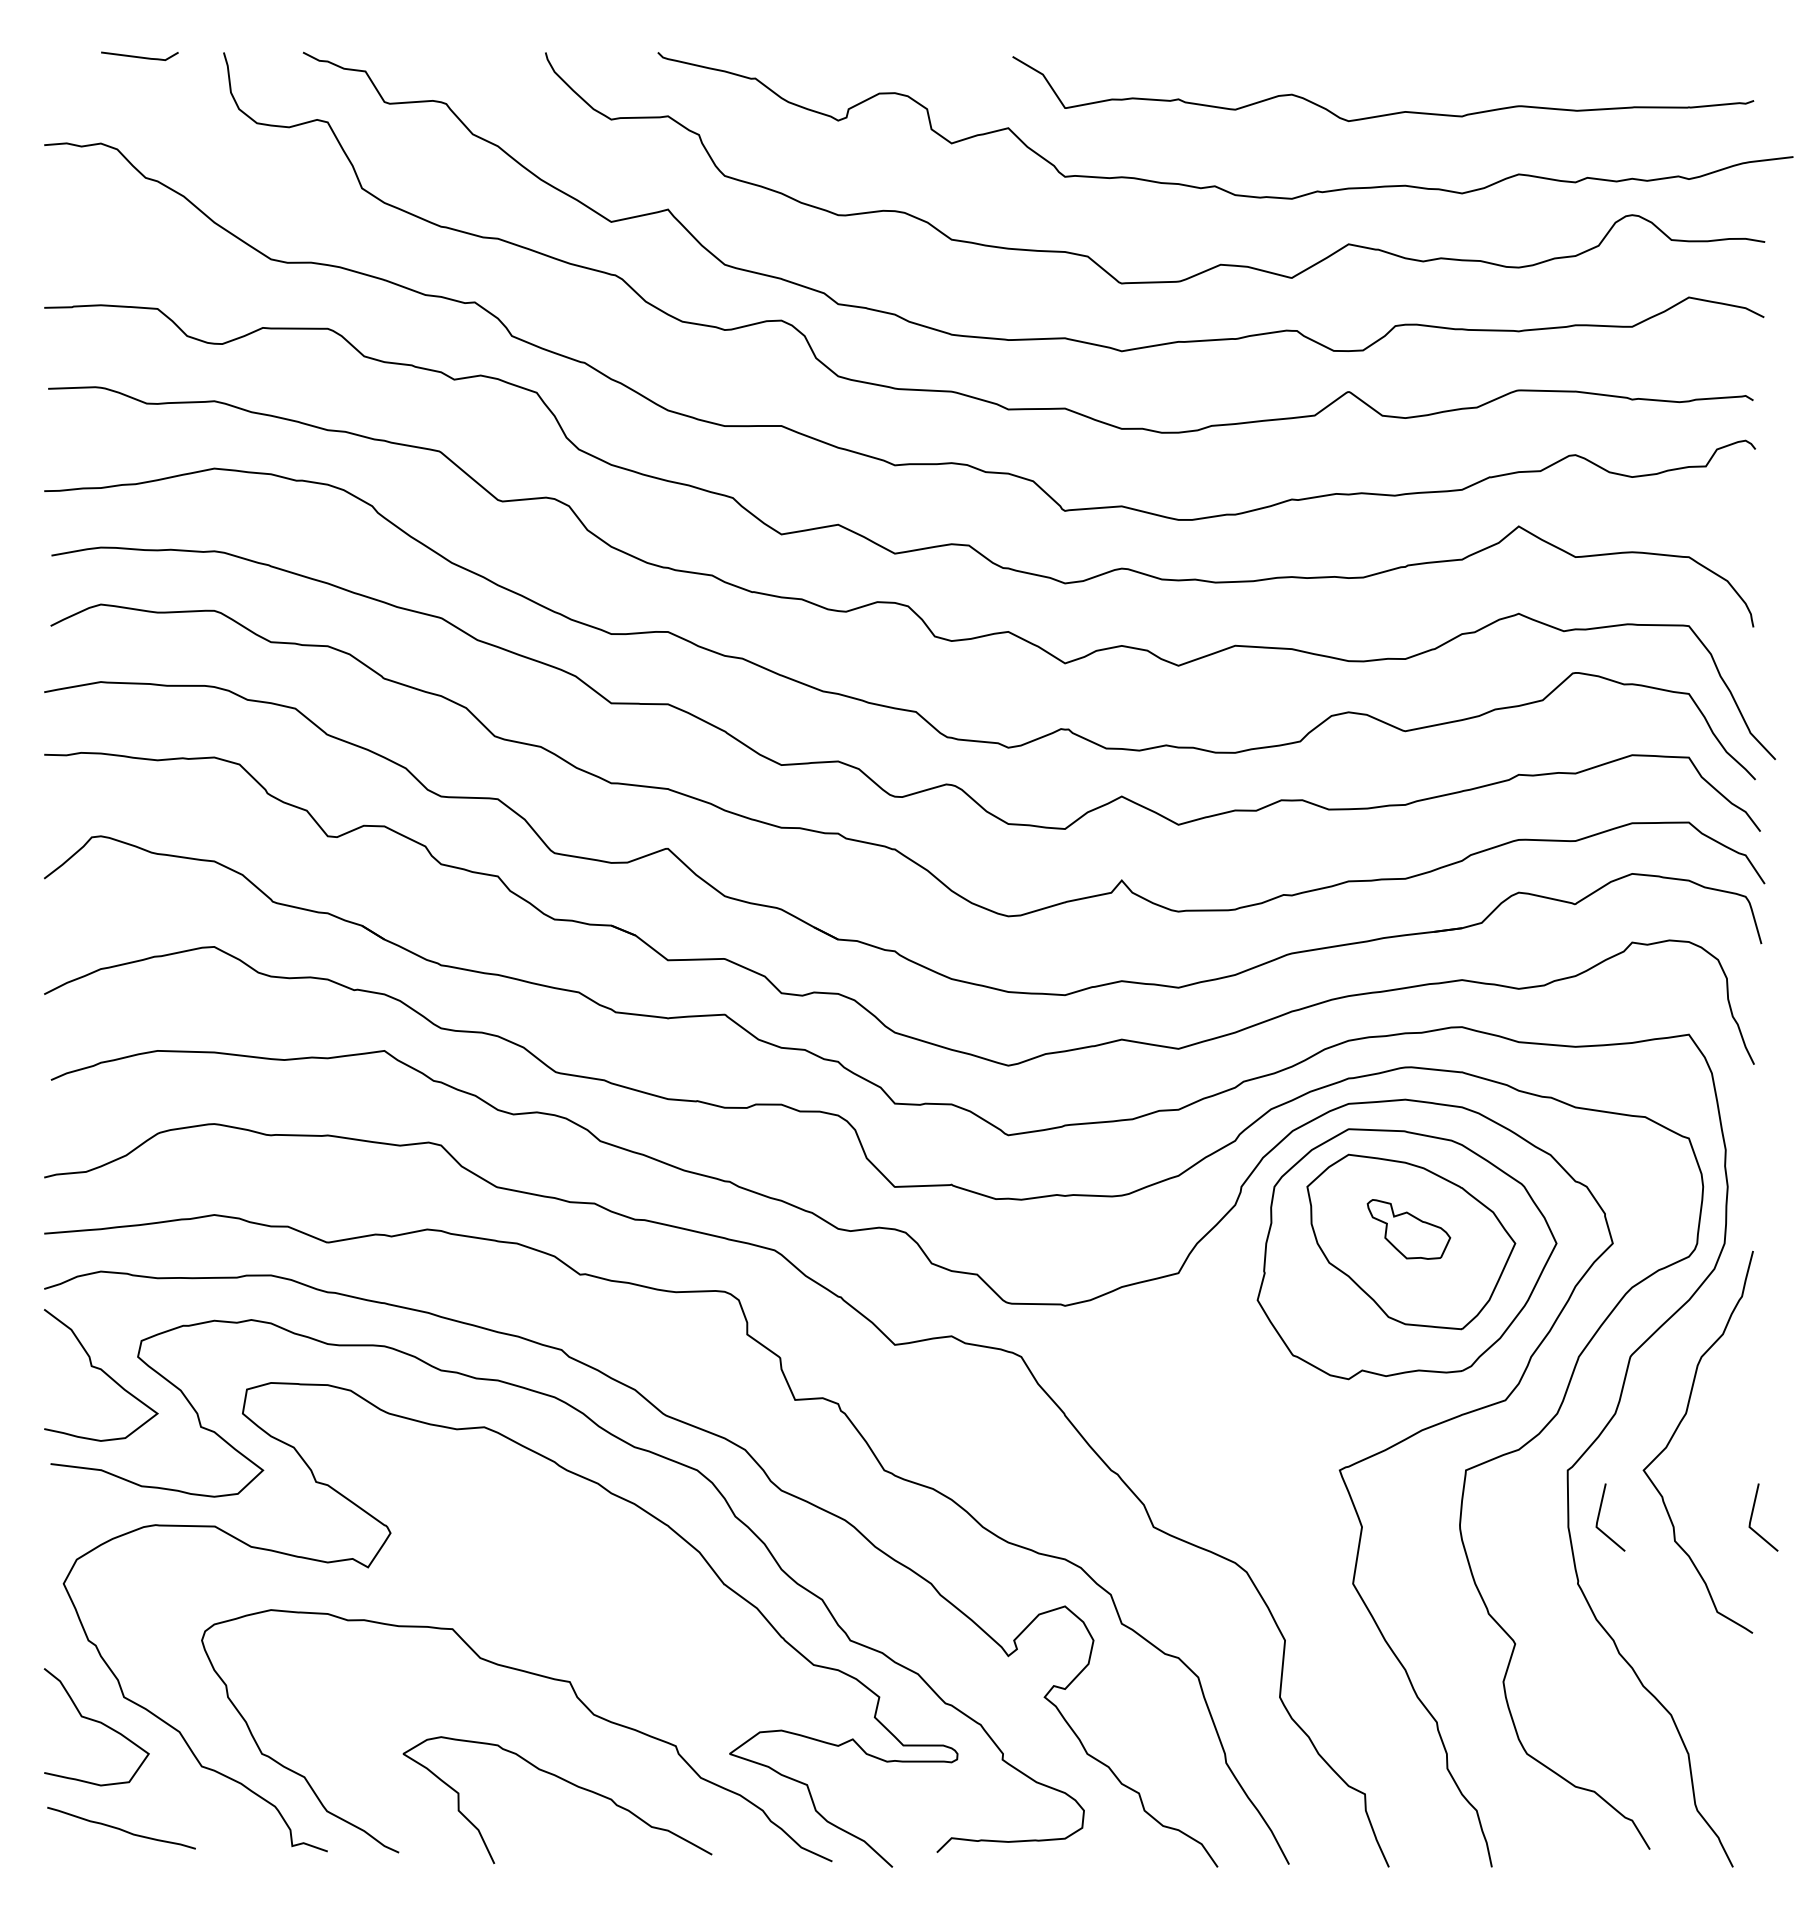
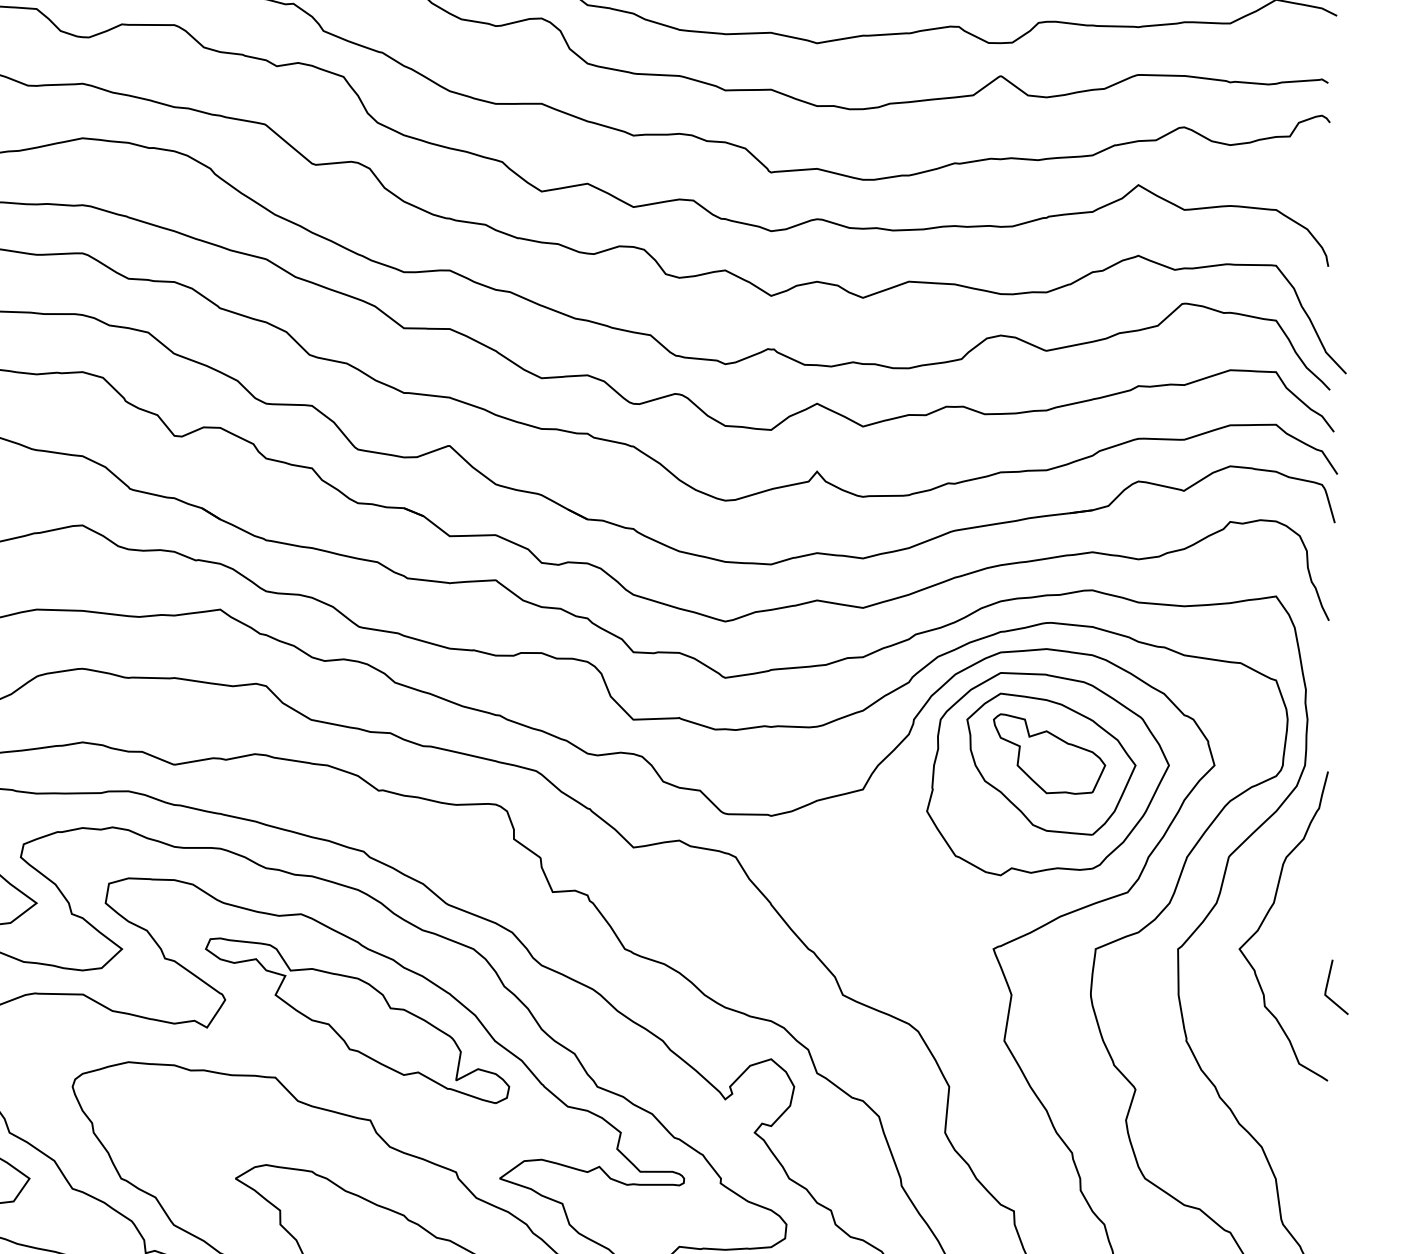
part: (1408, 1229) -> (1049, 754), size x1.67
line: (1599, 1517) -> (1203, 987), removed
part: (553, 1558) -> (357, 1020), added

